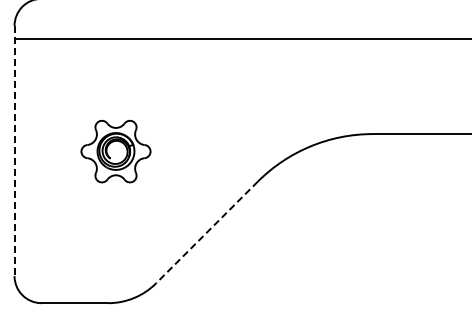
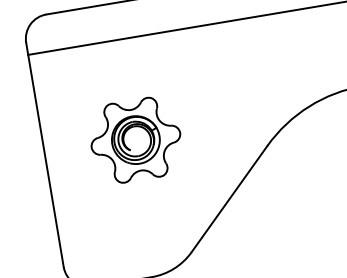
line: (14, 151) -> (44, 155), dashed -> solid
part: (115, 151) -> (135, 140), size x1.43
line: (207, 232) -> (230, 198), dashed -> solid

